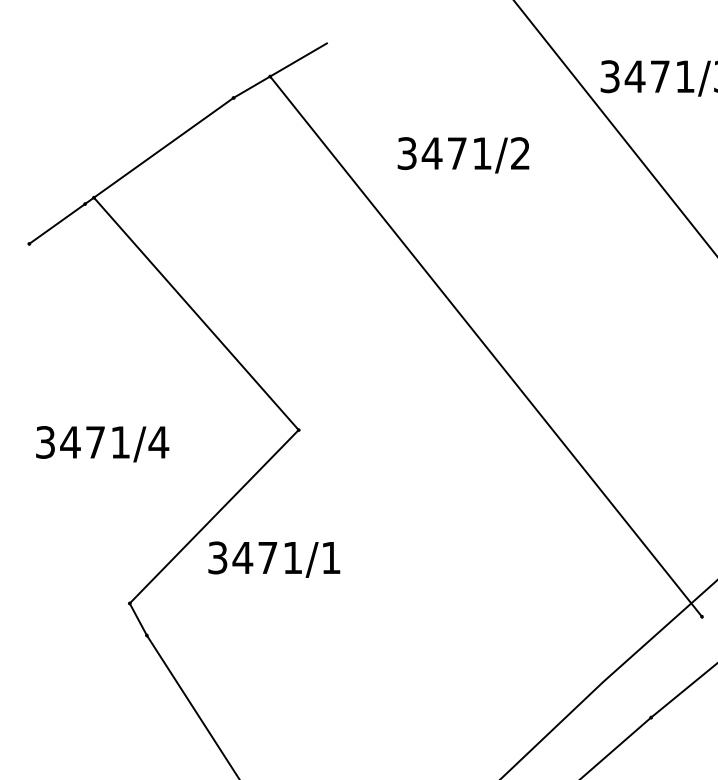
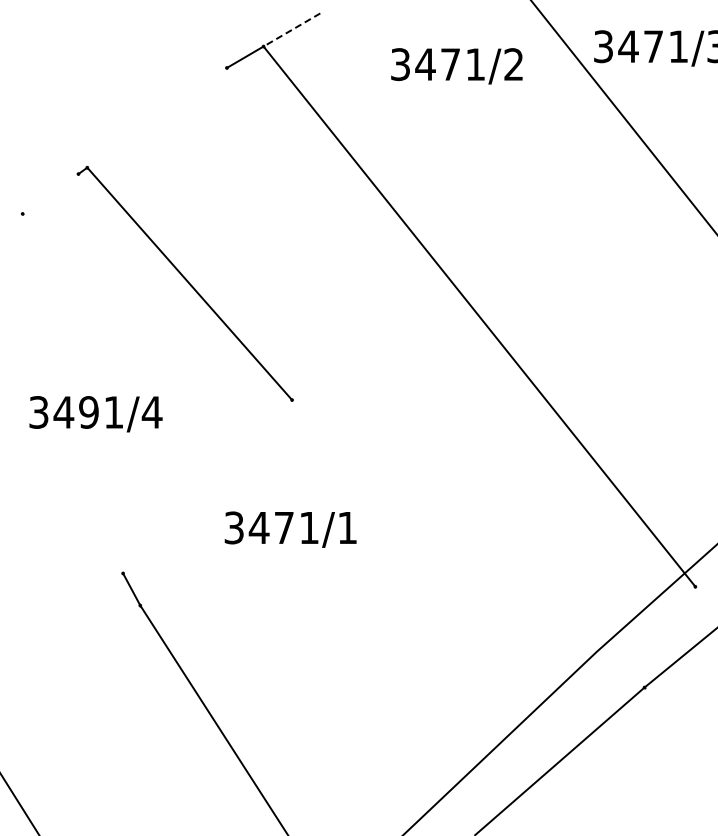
line: (299, 59) -> (292, 29), solid -> dashed
line: (163, 147) -> (156, 117), removed
text: (463, 155) -> (456, 66), moved
line: (57, 223) -> (50, 193), removed
text: (95, 442) -> (88, 412), 3471/4 -> 3491/4
line: (214, 516) -> (207, 486), removed
text: (274, 559) -> (290, 529), moved

